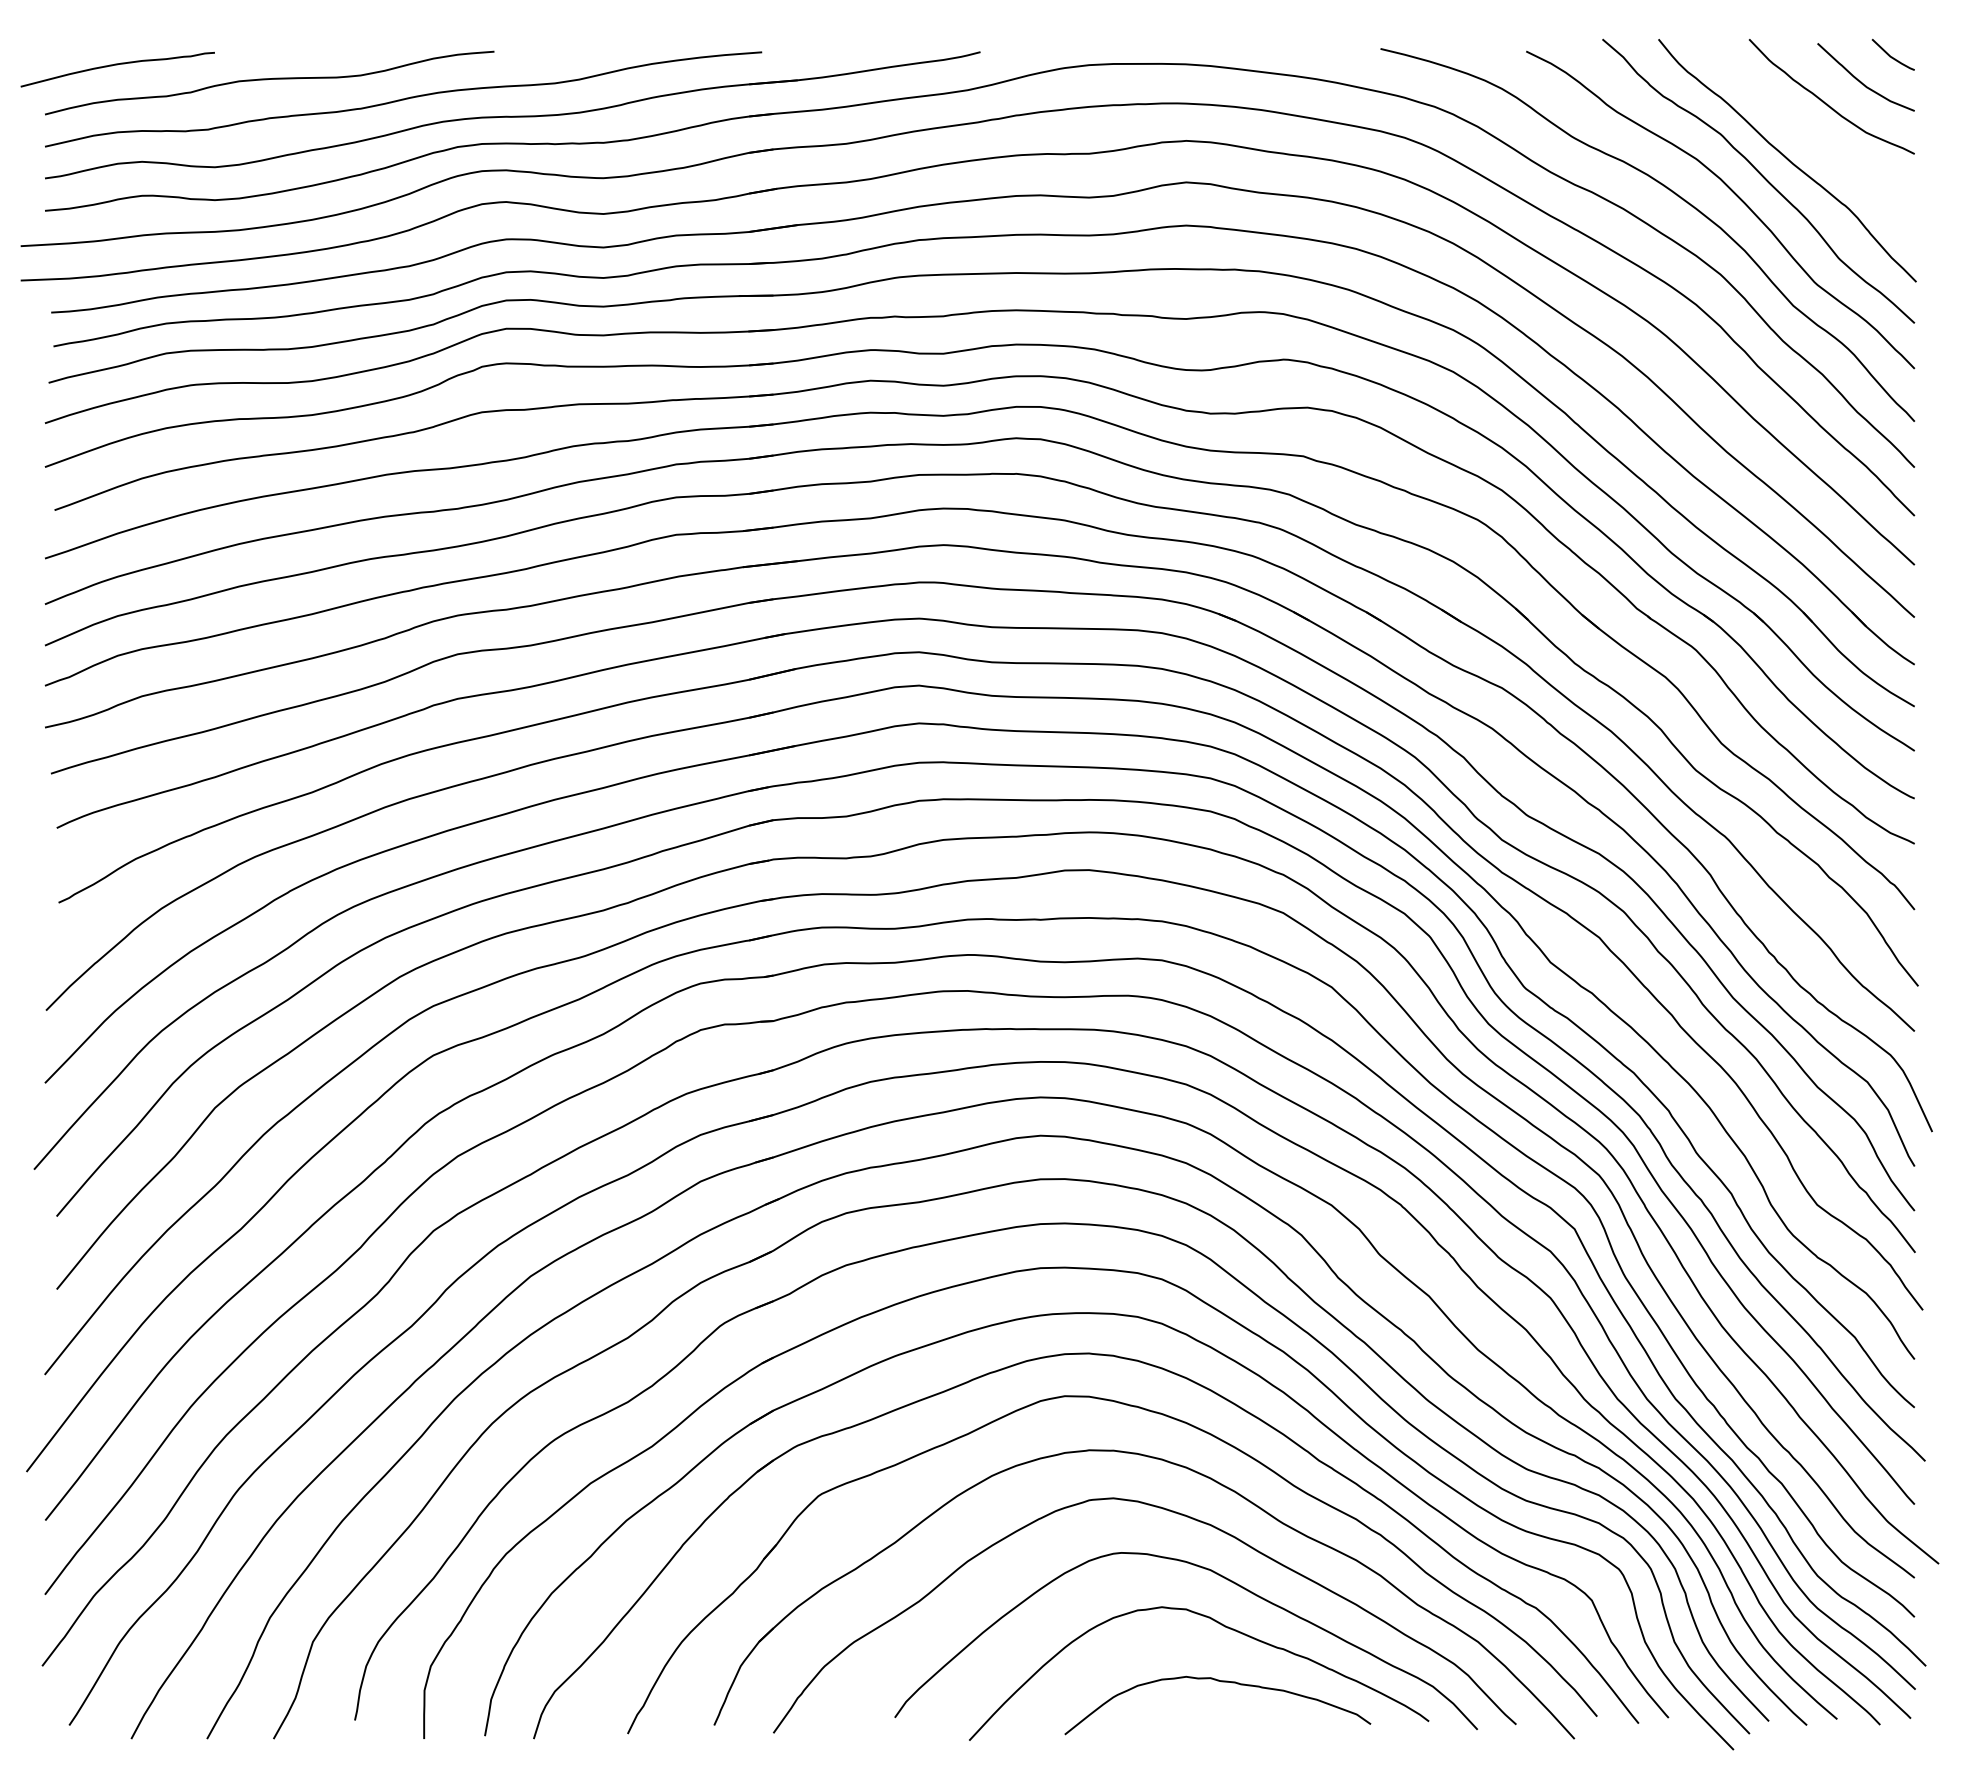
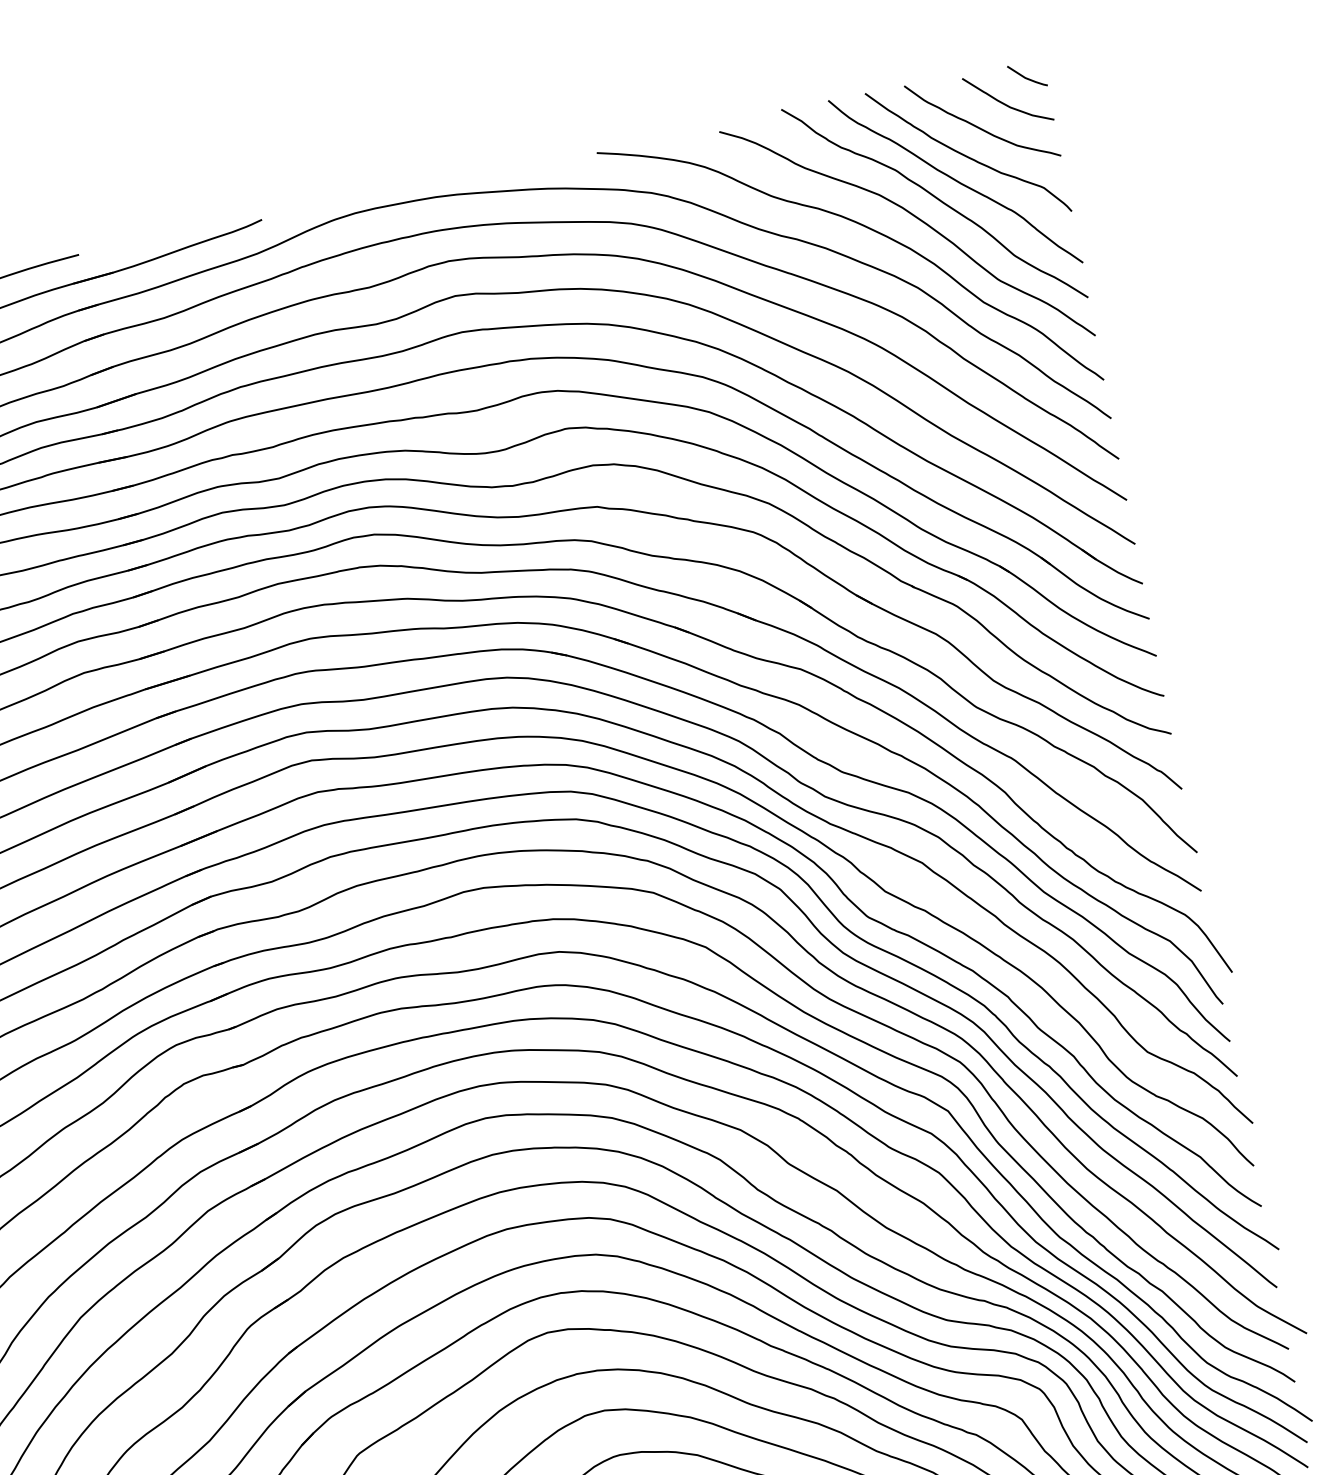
curve: (1805, 132) -> (966, 155), added

